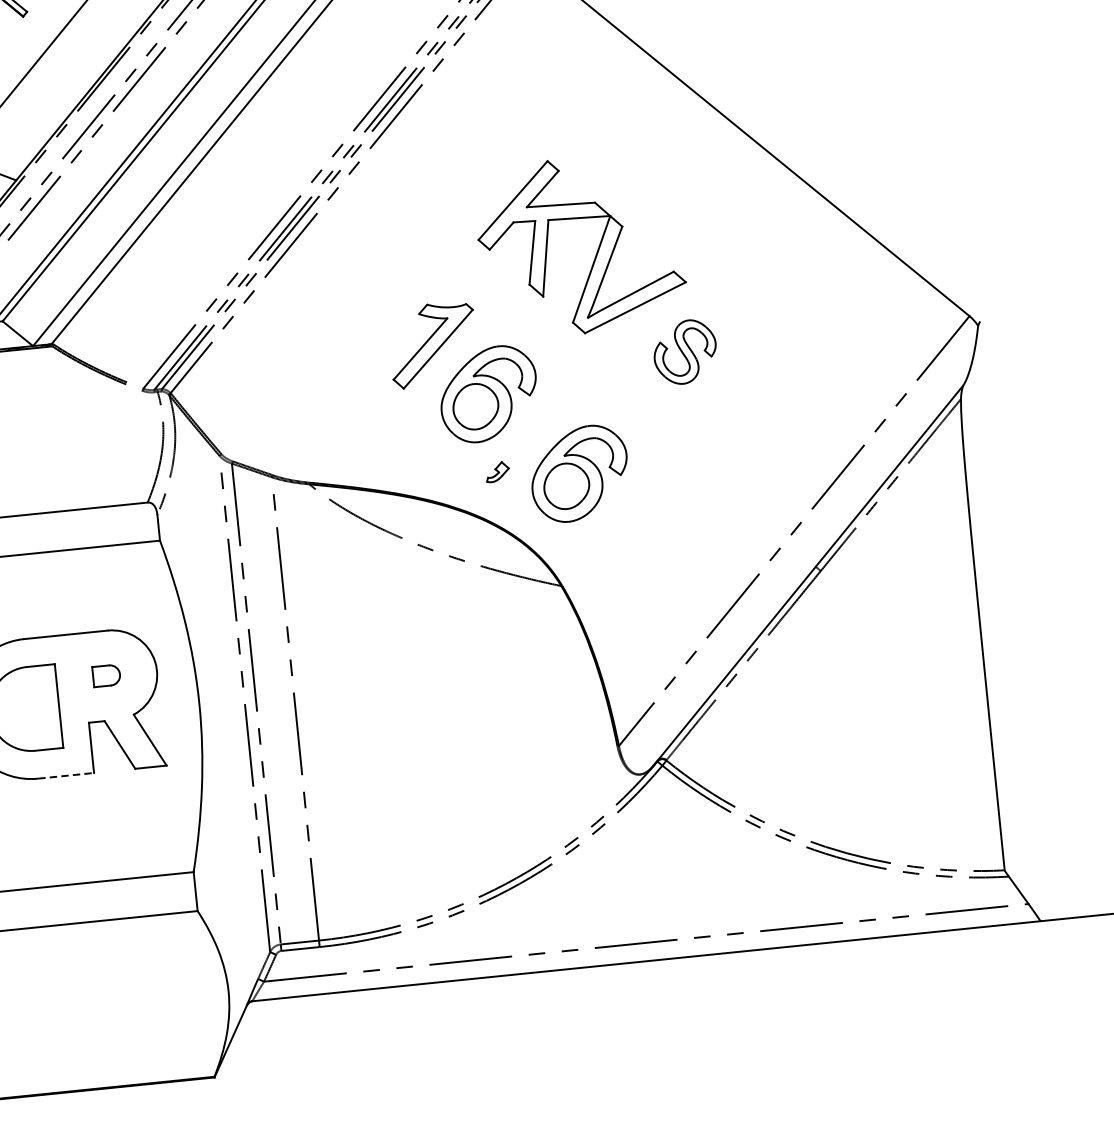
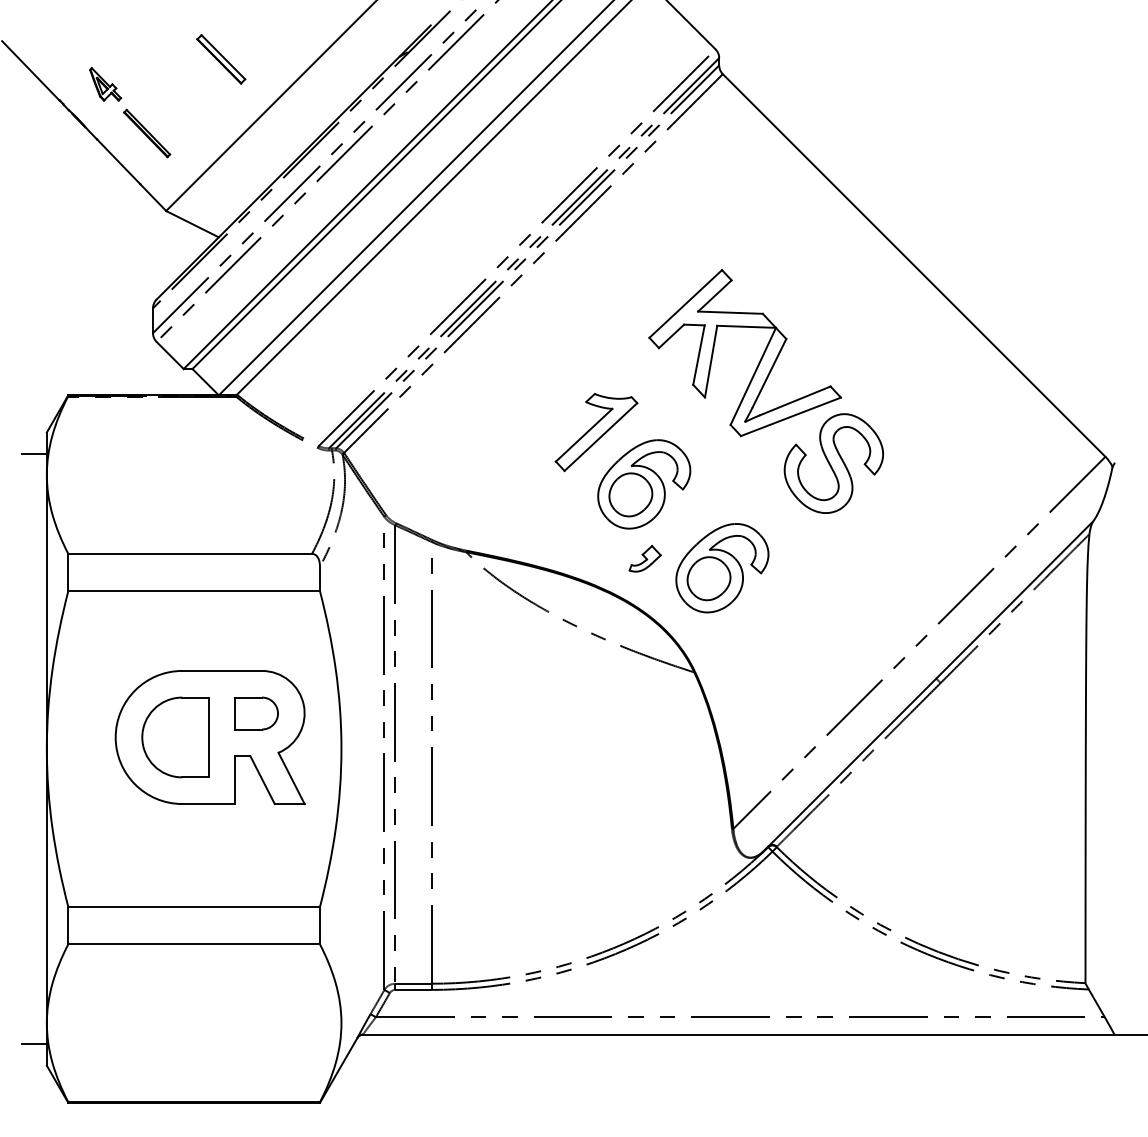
part: (685, 352) -> (833, 463), size x1.67
part: (496, 471) -> (644, 558), size x1.43
part: (106, 675) -> (256, 713), size x1.67
line: (65, 776) -> (208, 804), dashed -> solid

